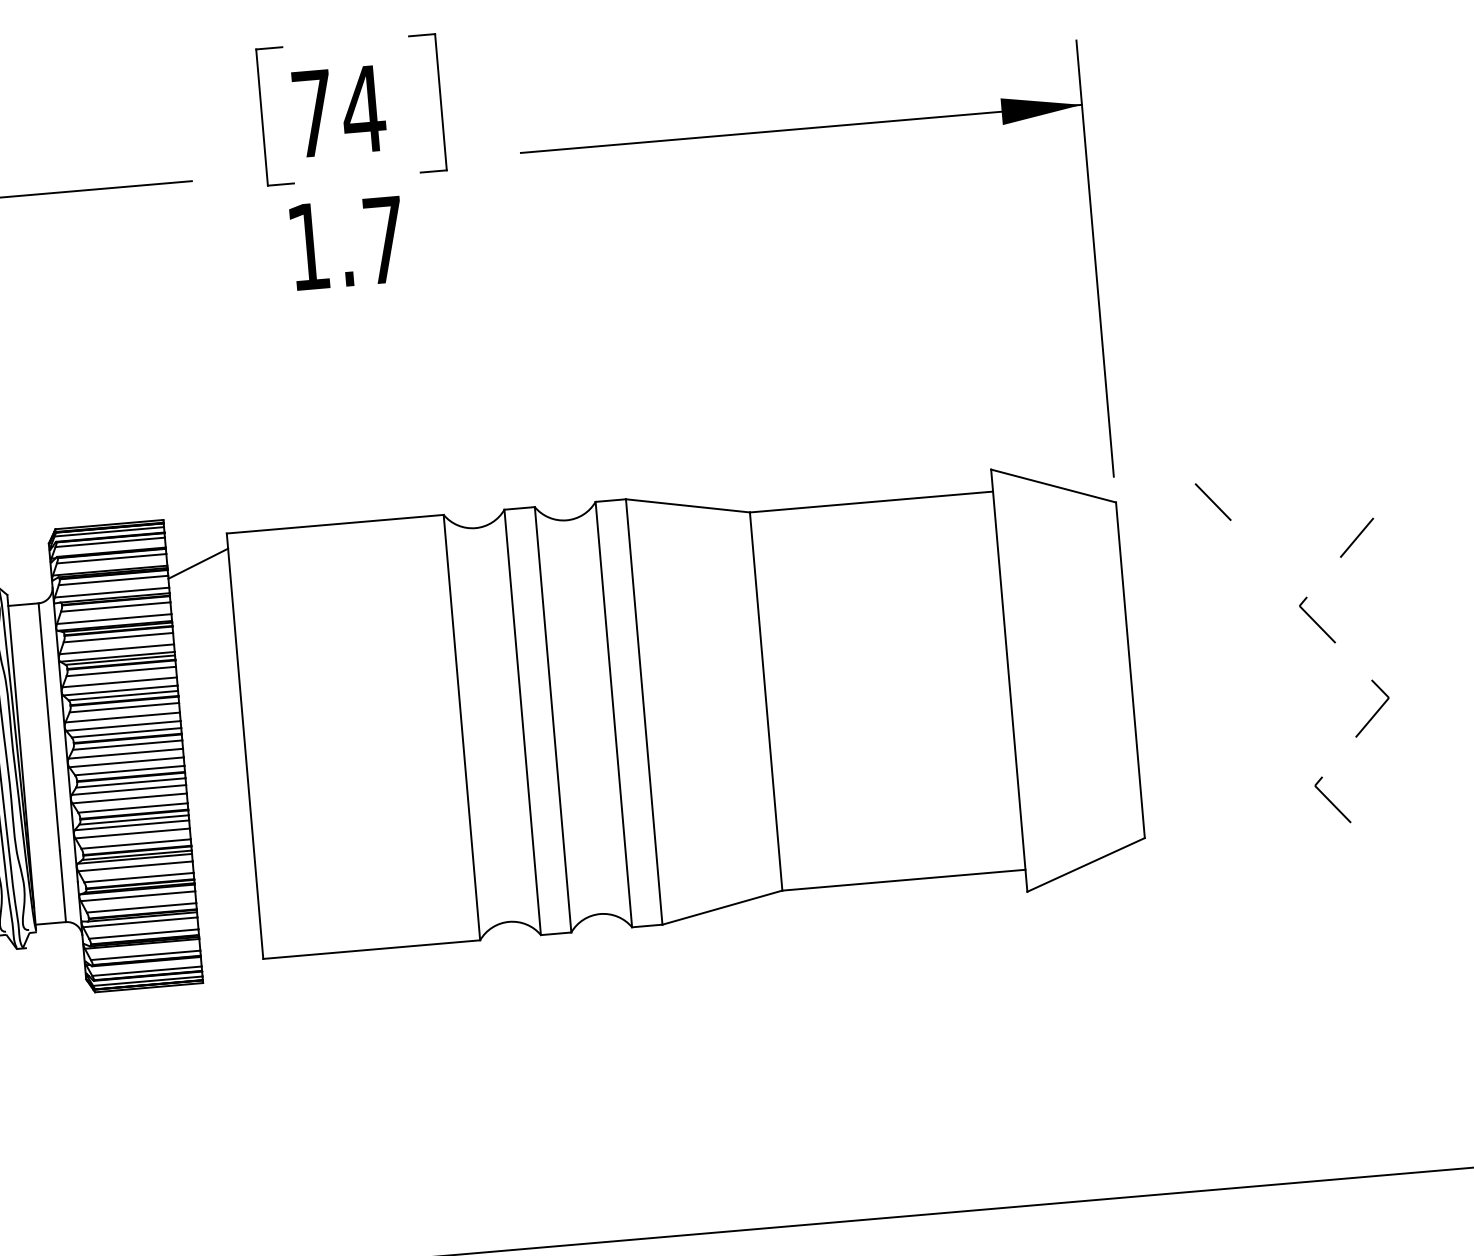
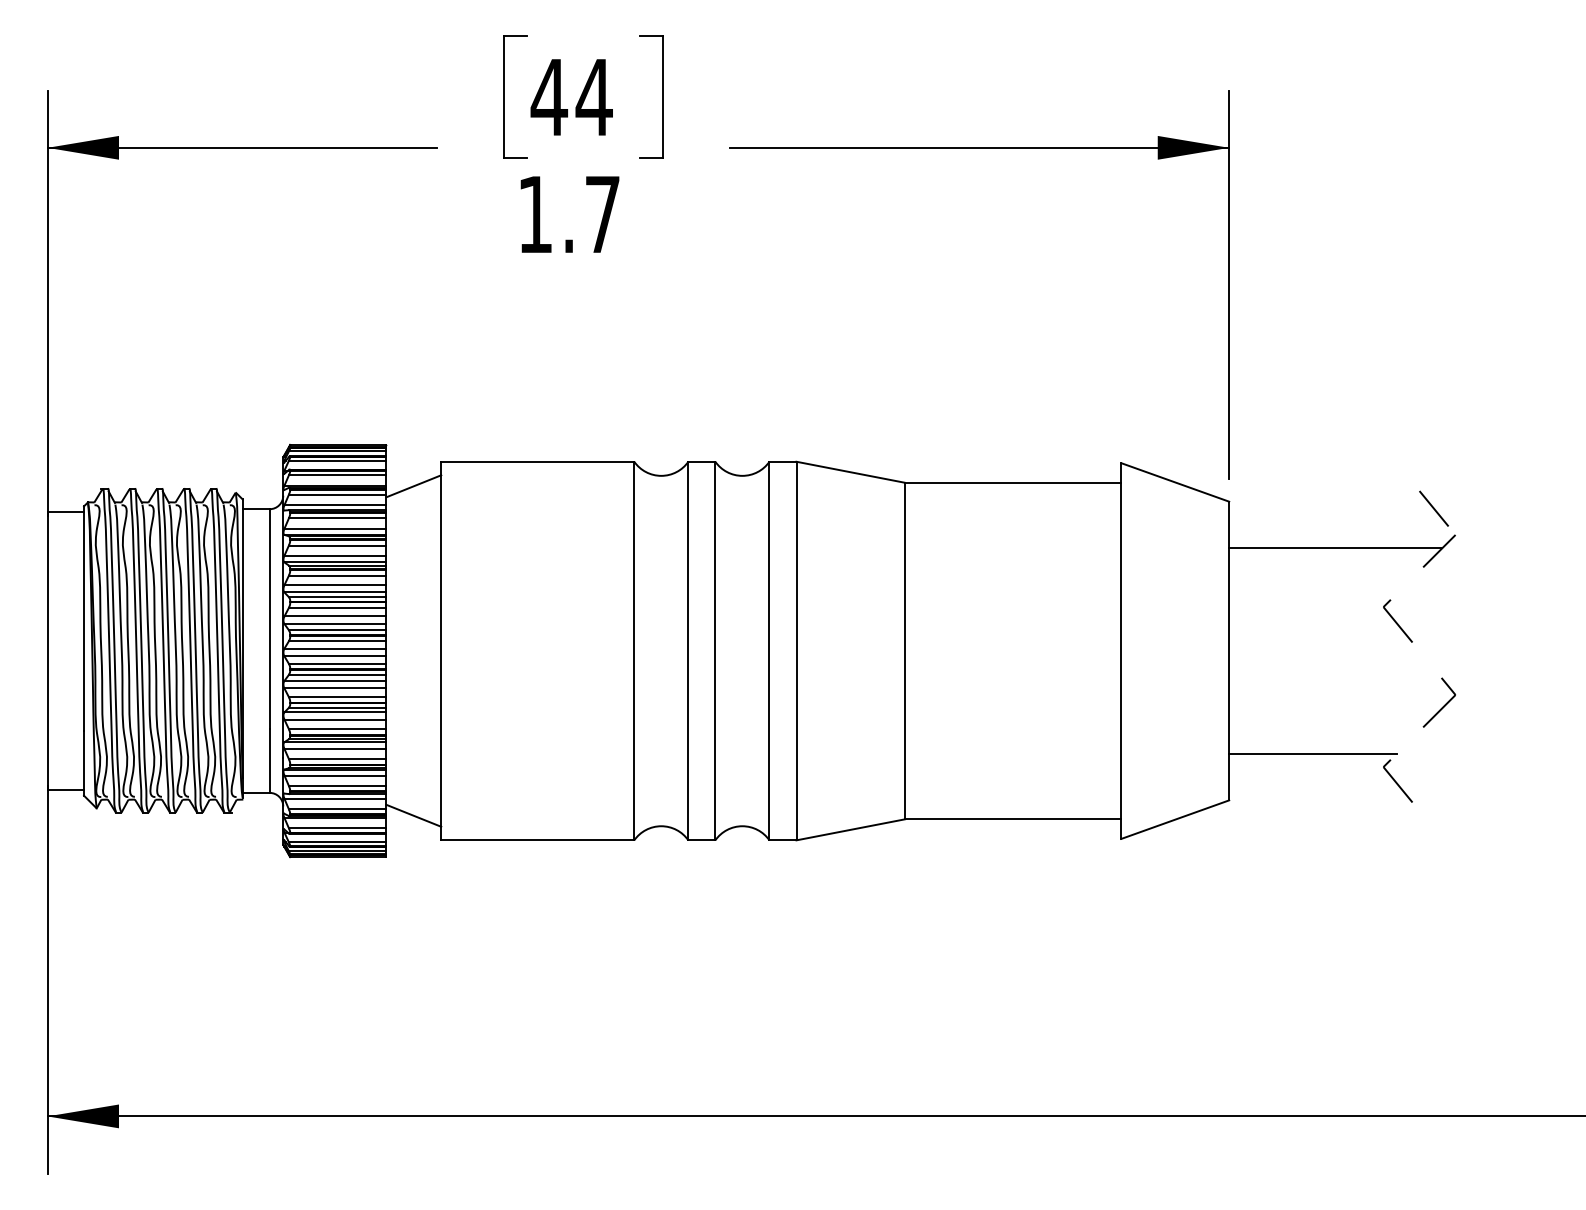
text: (313, 113) -> (549, 97), 74 -> 44
line: (1212, 501) -> (1433, 508), moved
line: (1240, 544) -> (1335, 548), added
line: (1233, 777) -> (1312, 753), added
line: (229, 933) -> (413, 815), added

